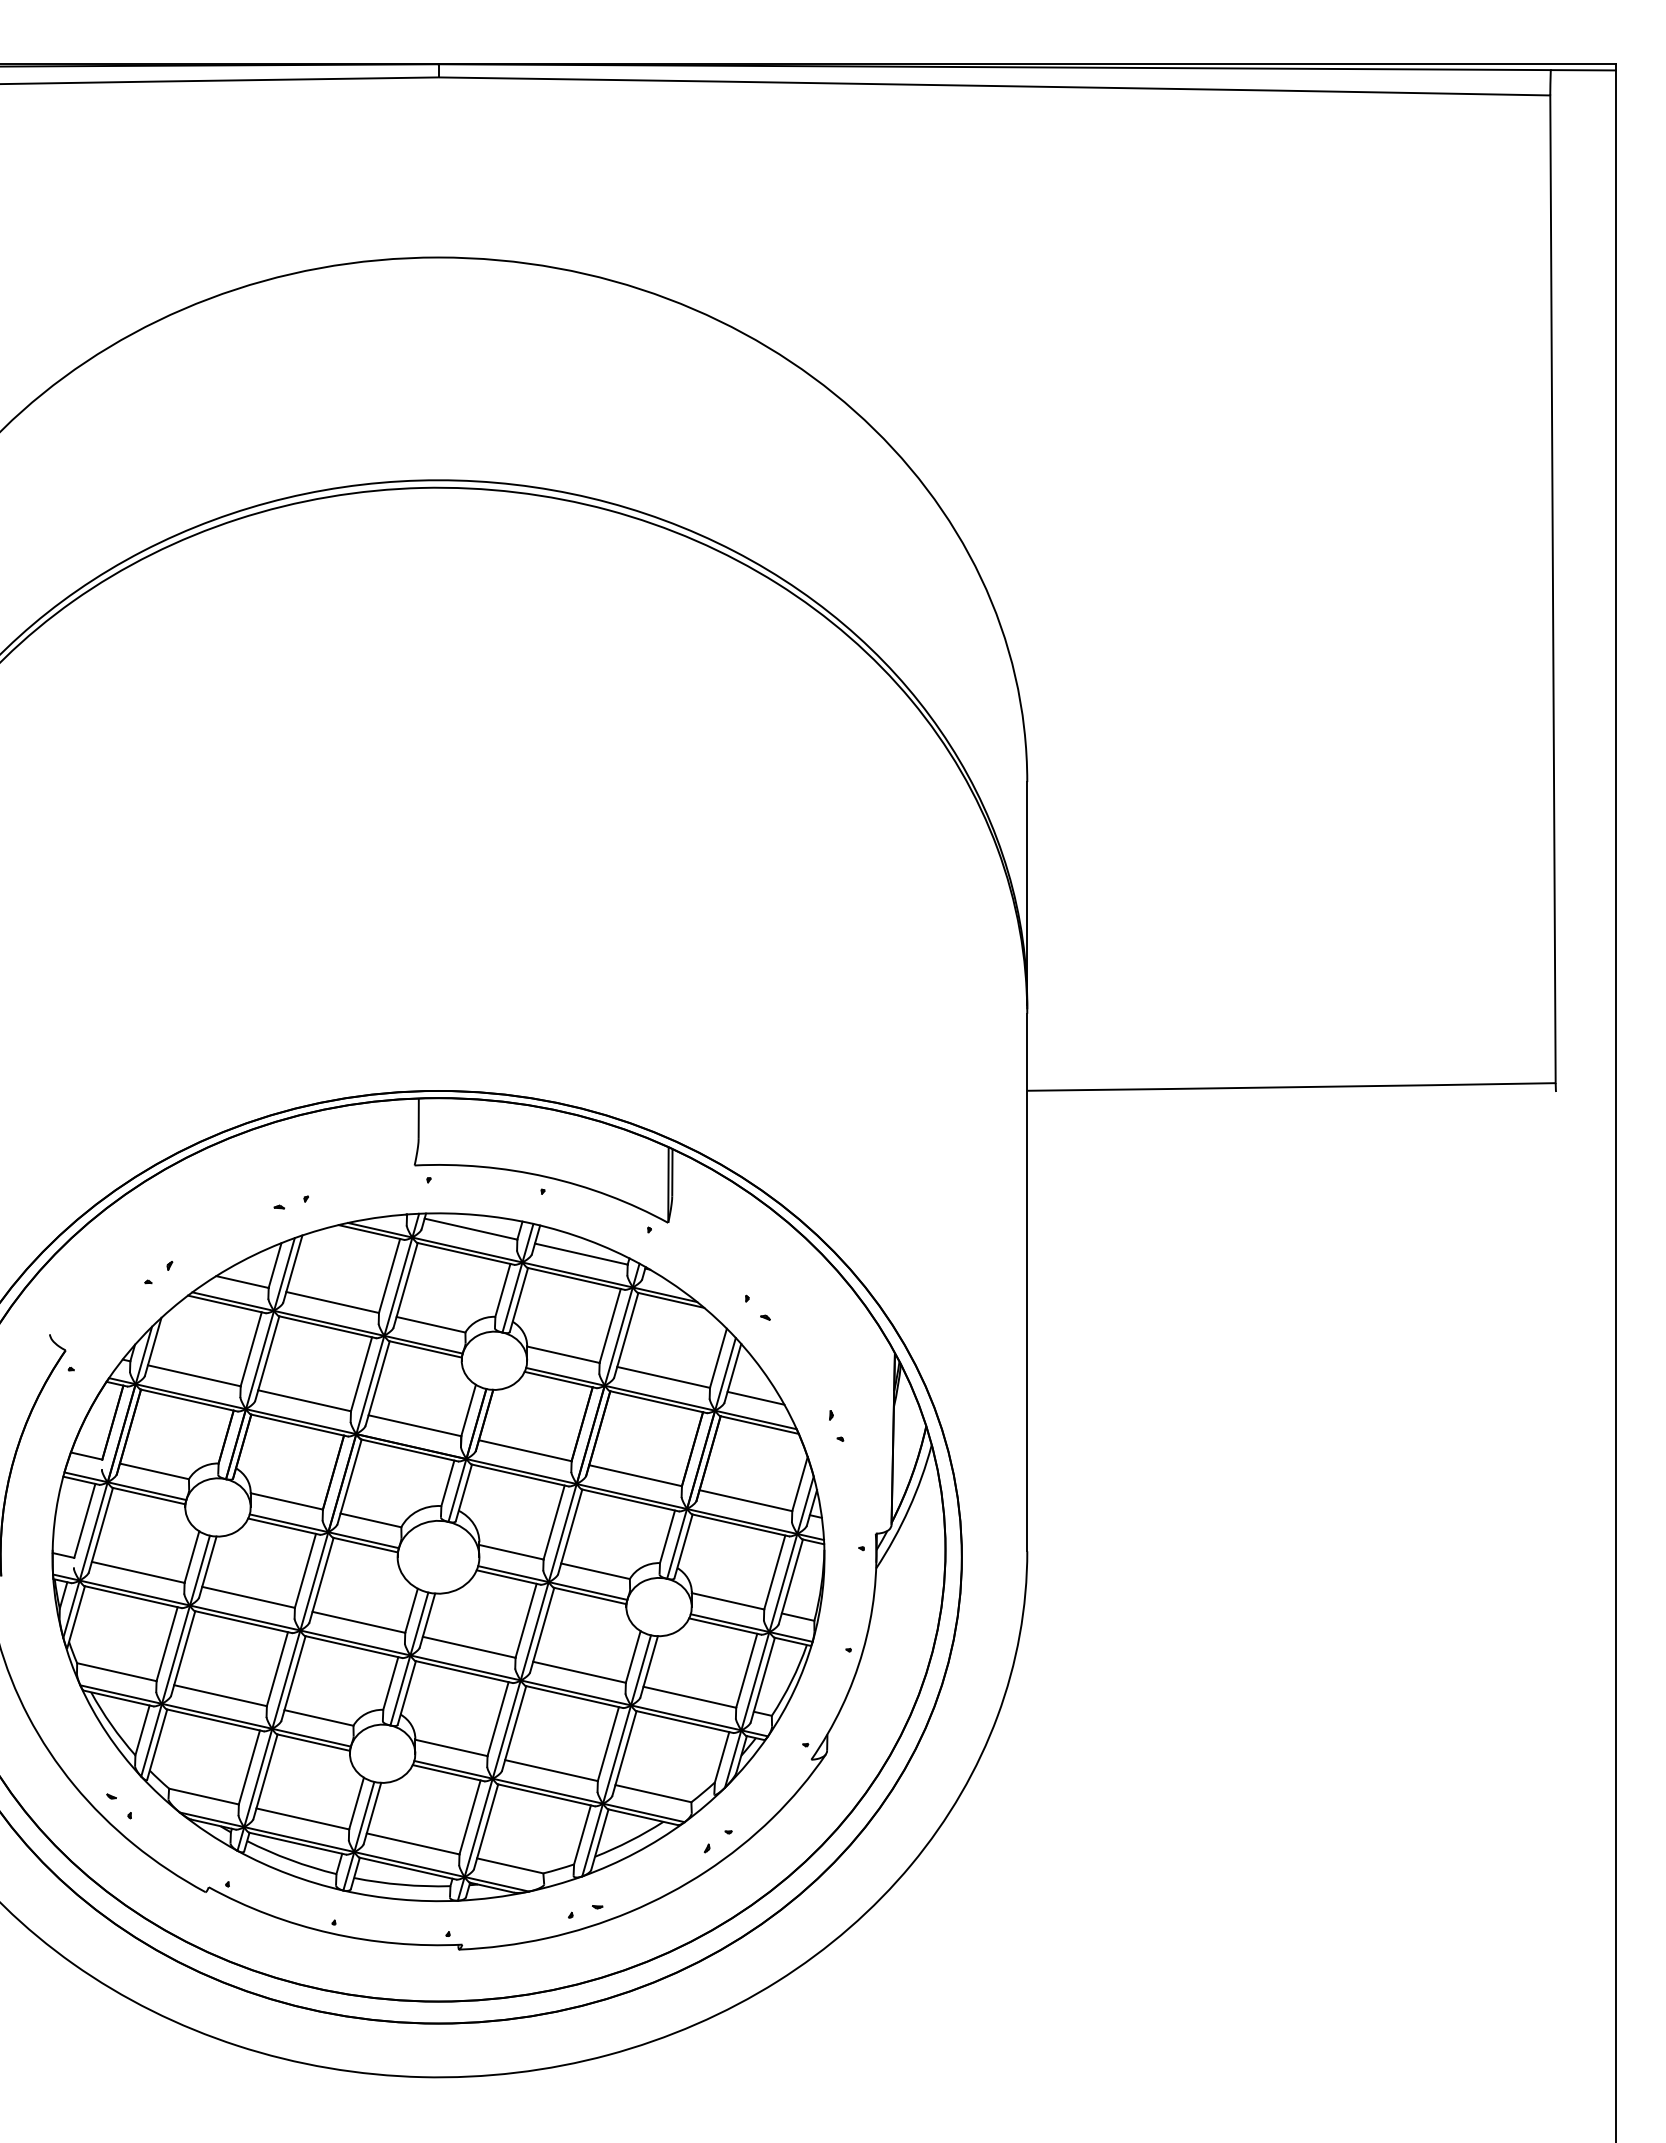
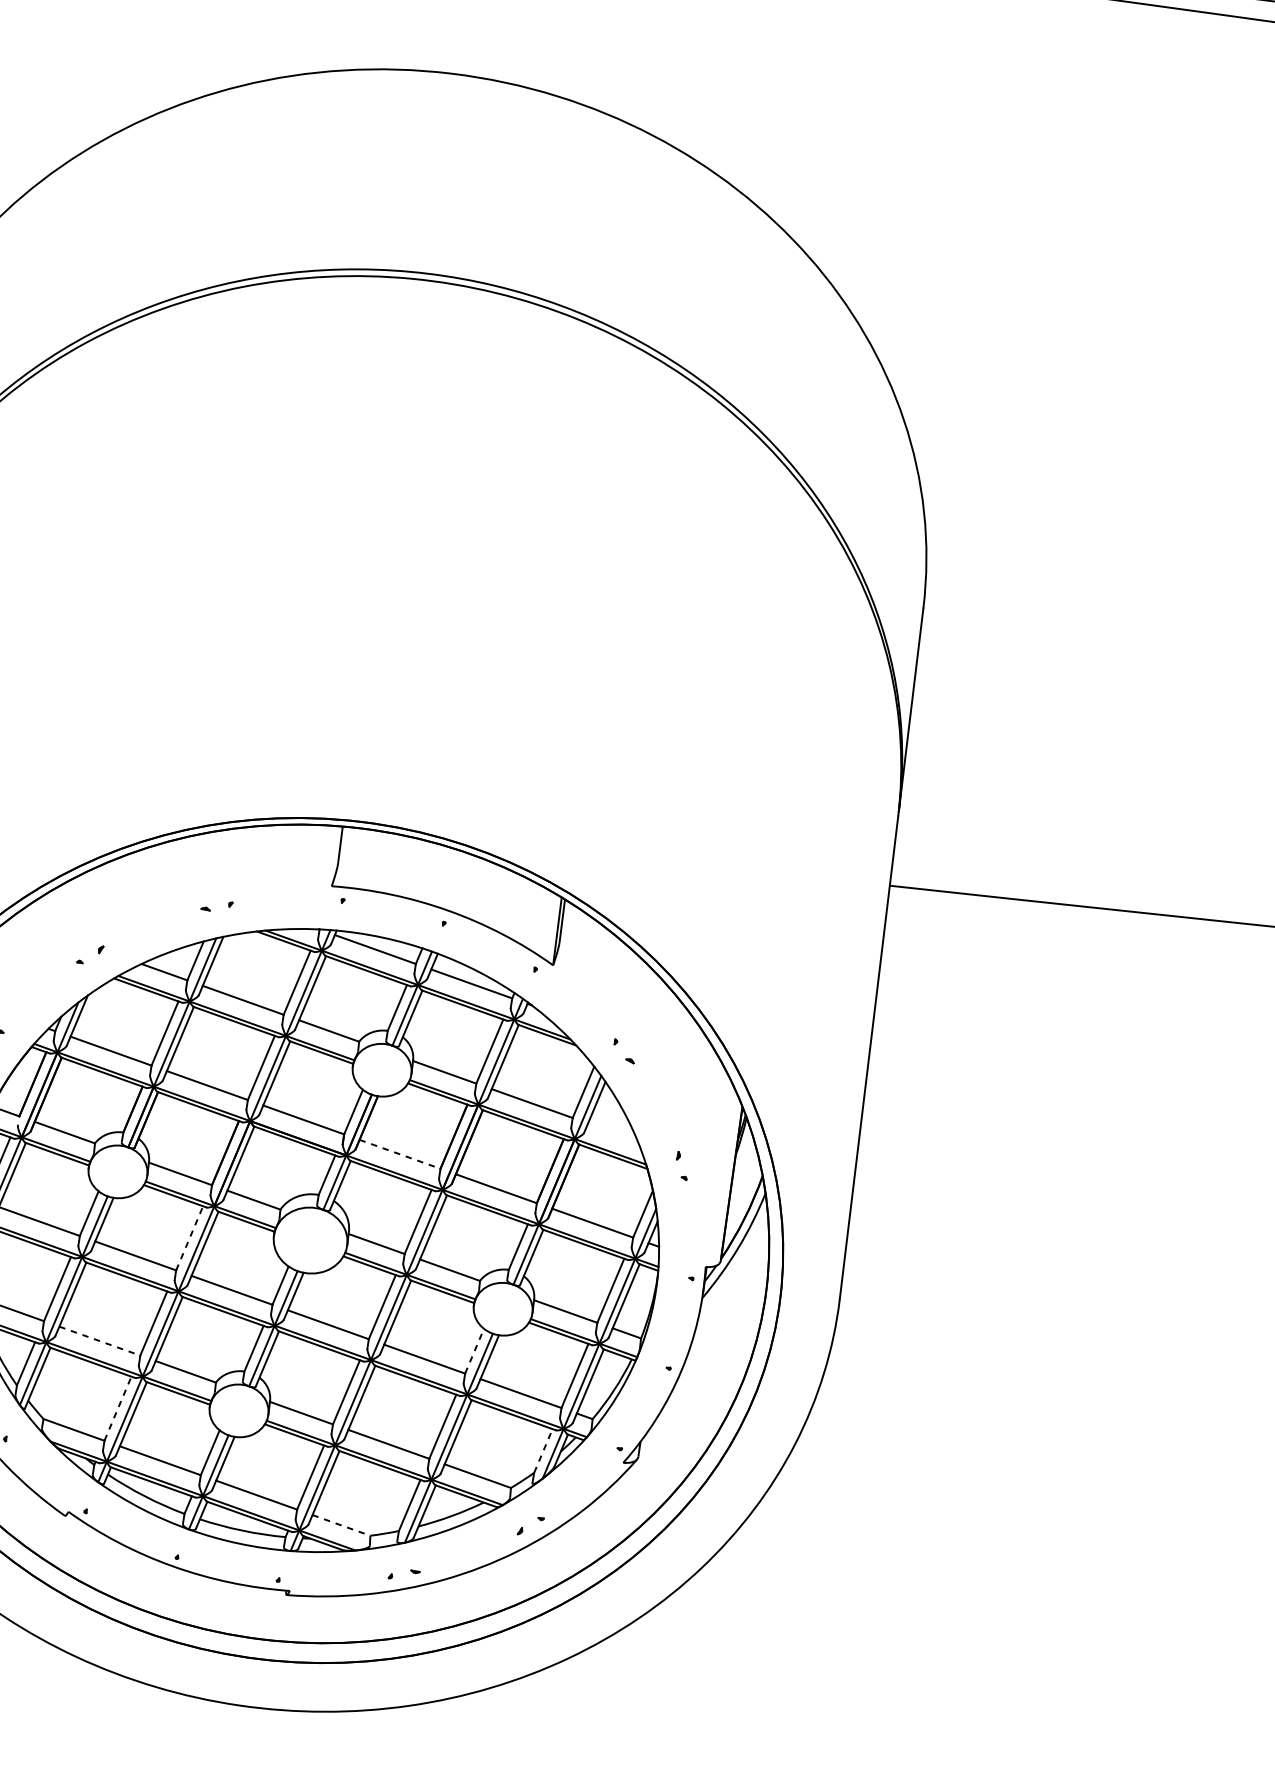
line: (755, 1397) -> (612, 1131), removed
line: (525, 1450) -> (400, 1154), solid -> dashed
line: (305, 1570) -> (189, 1237), solid -> dashed
line: (633, 1656) -> (474, 1350), solid -> dashed
line: (220, 1695) -> (99, 1340), solid -> dashed
line: (722, 1756) -> (543, 1450), solid -> dashed
line: (249, 1767) -> (118, 1408), solid -> dashed
line: (510, 1865) -> (341, 1525), solid -> dashed

